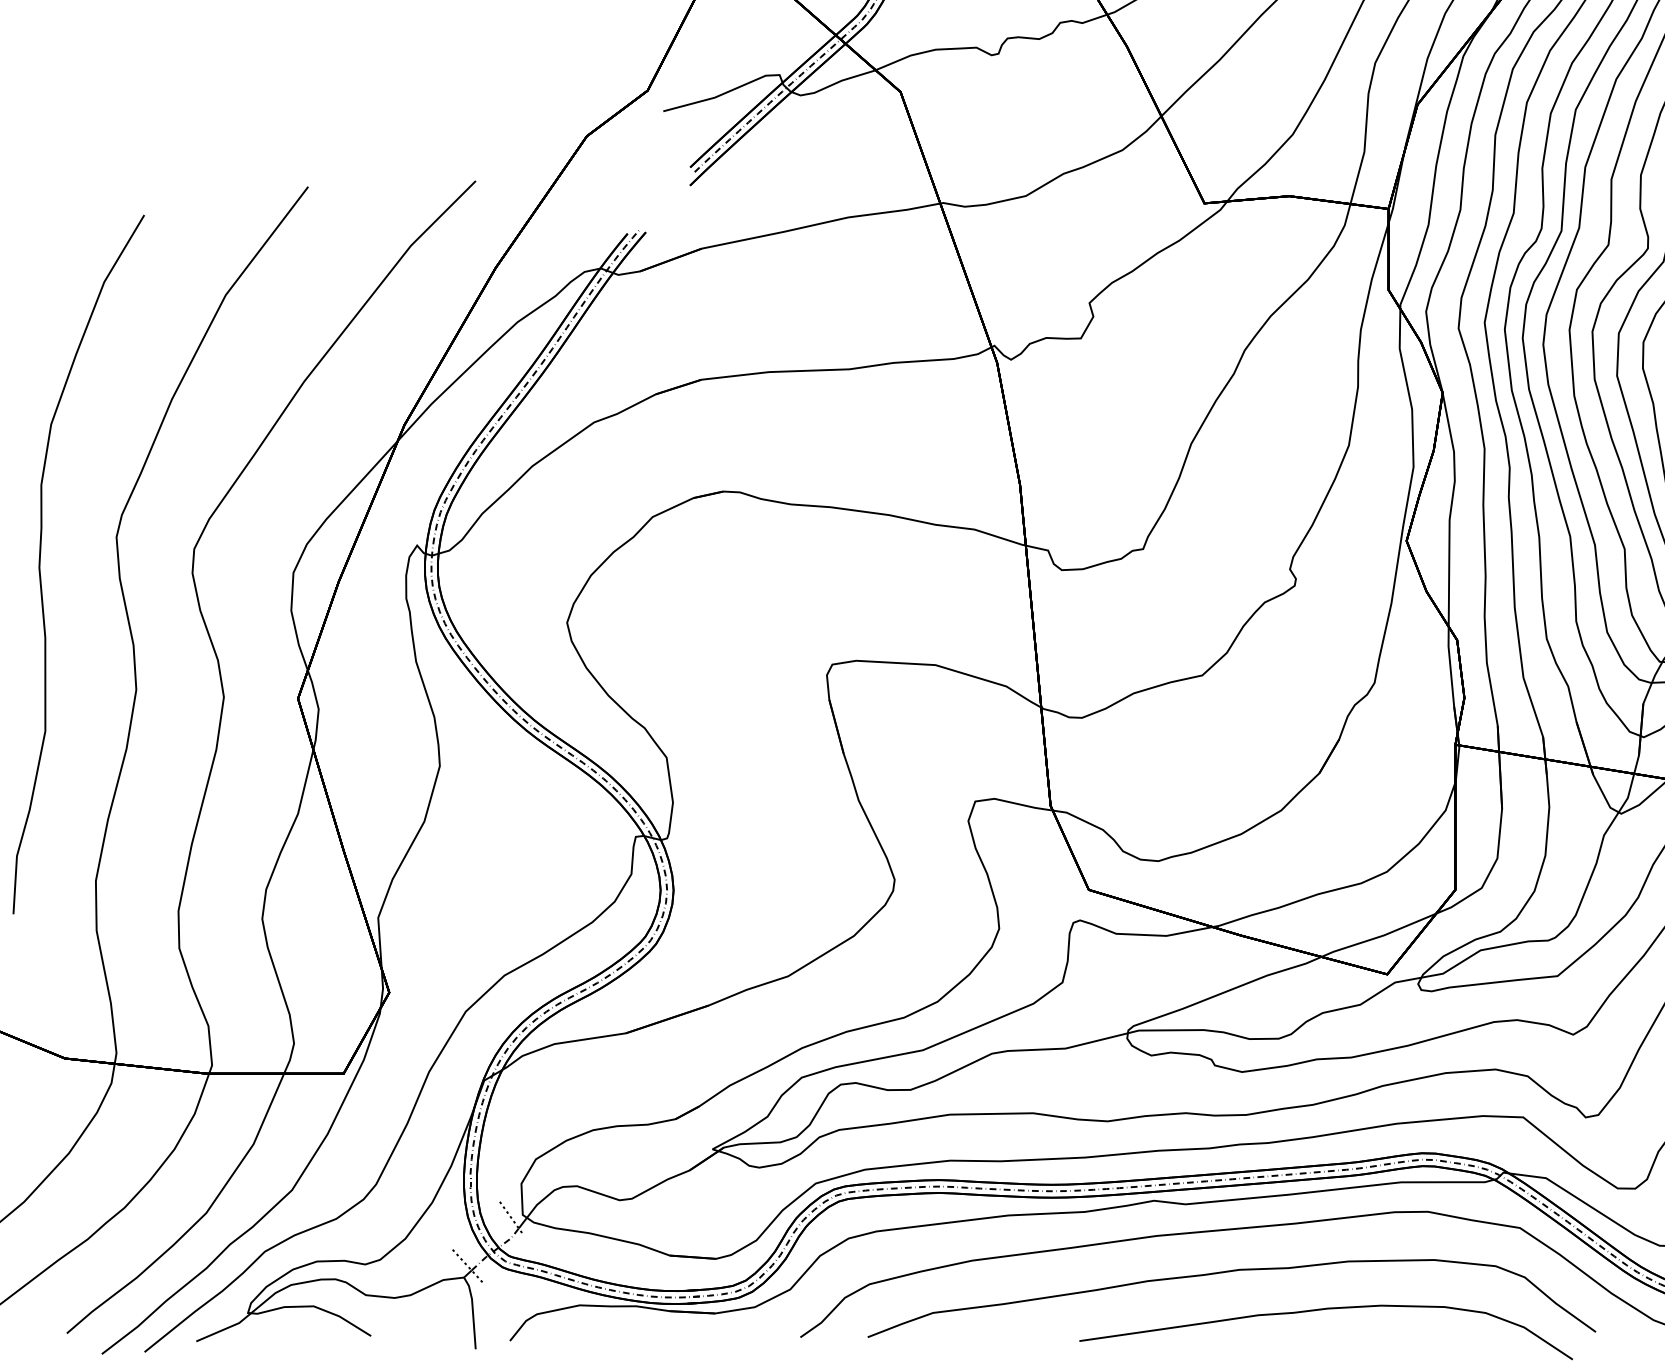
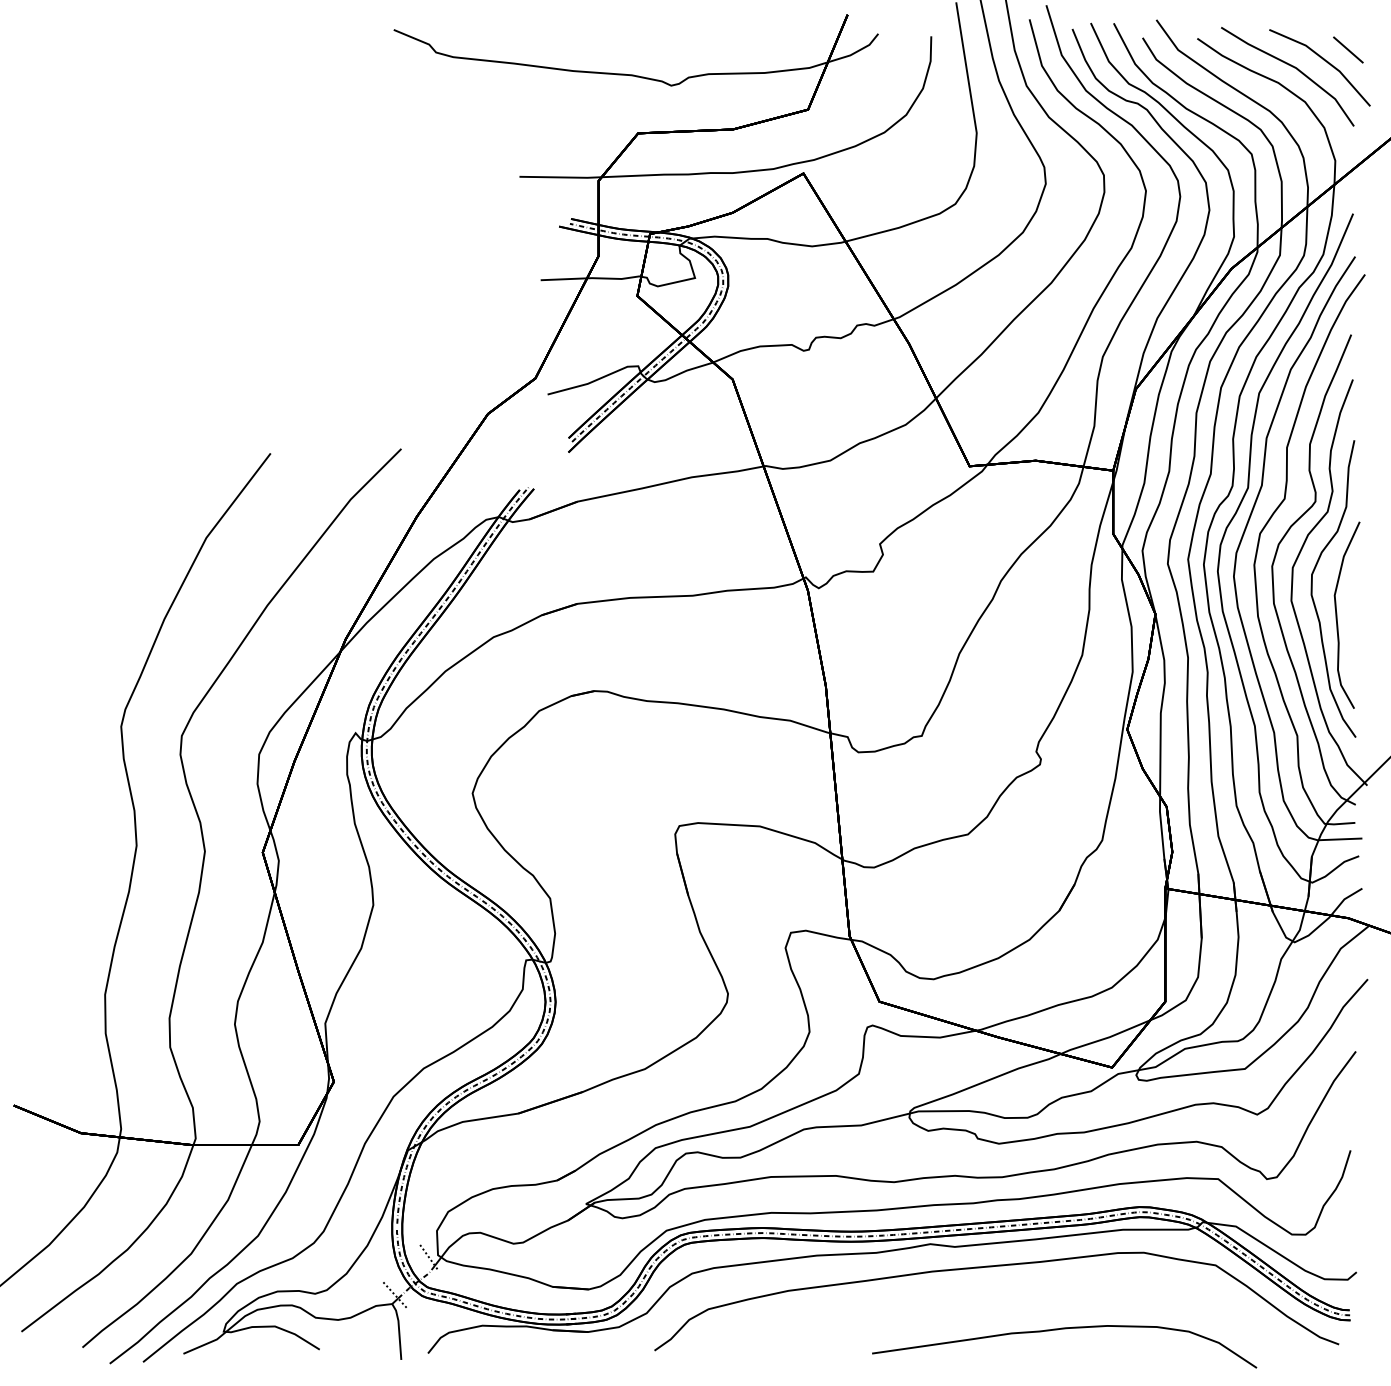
curve: (41, 563) -> (62, 747), removed
curve: (1228, 1273) -> (988, 1300), removed

